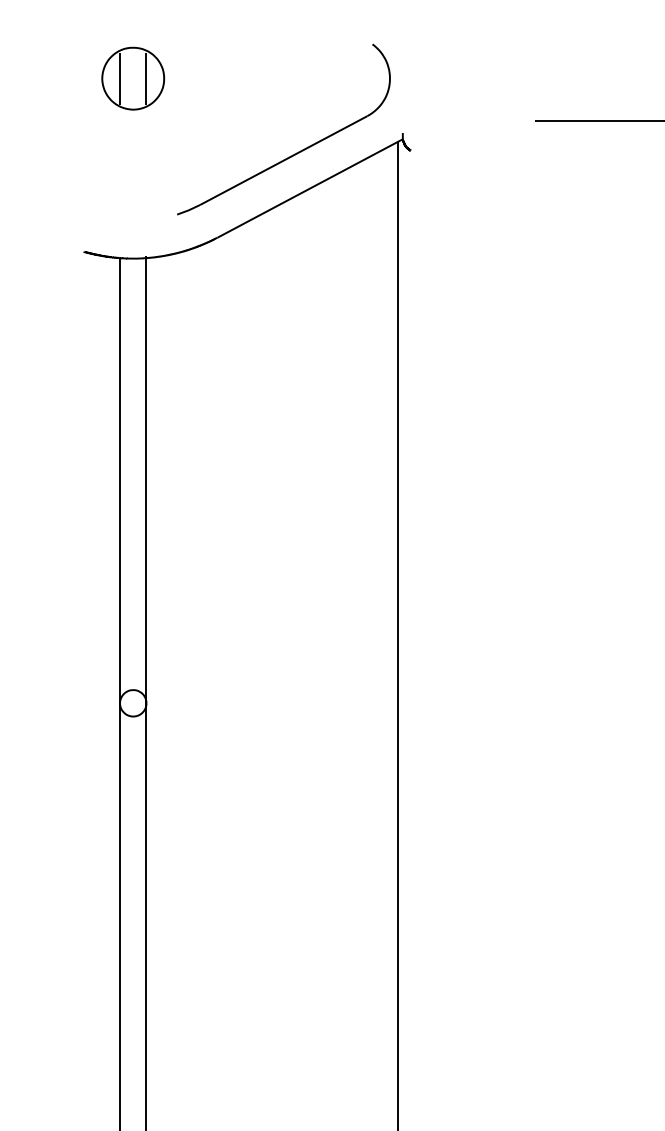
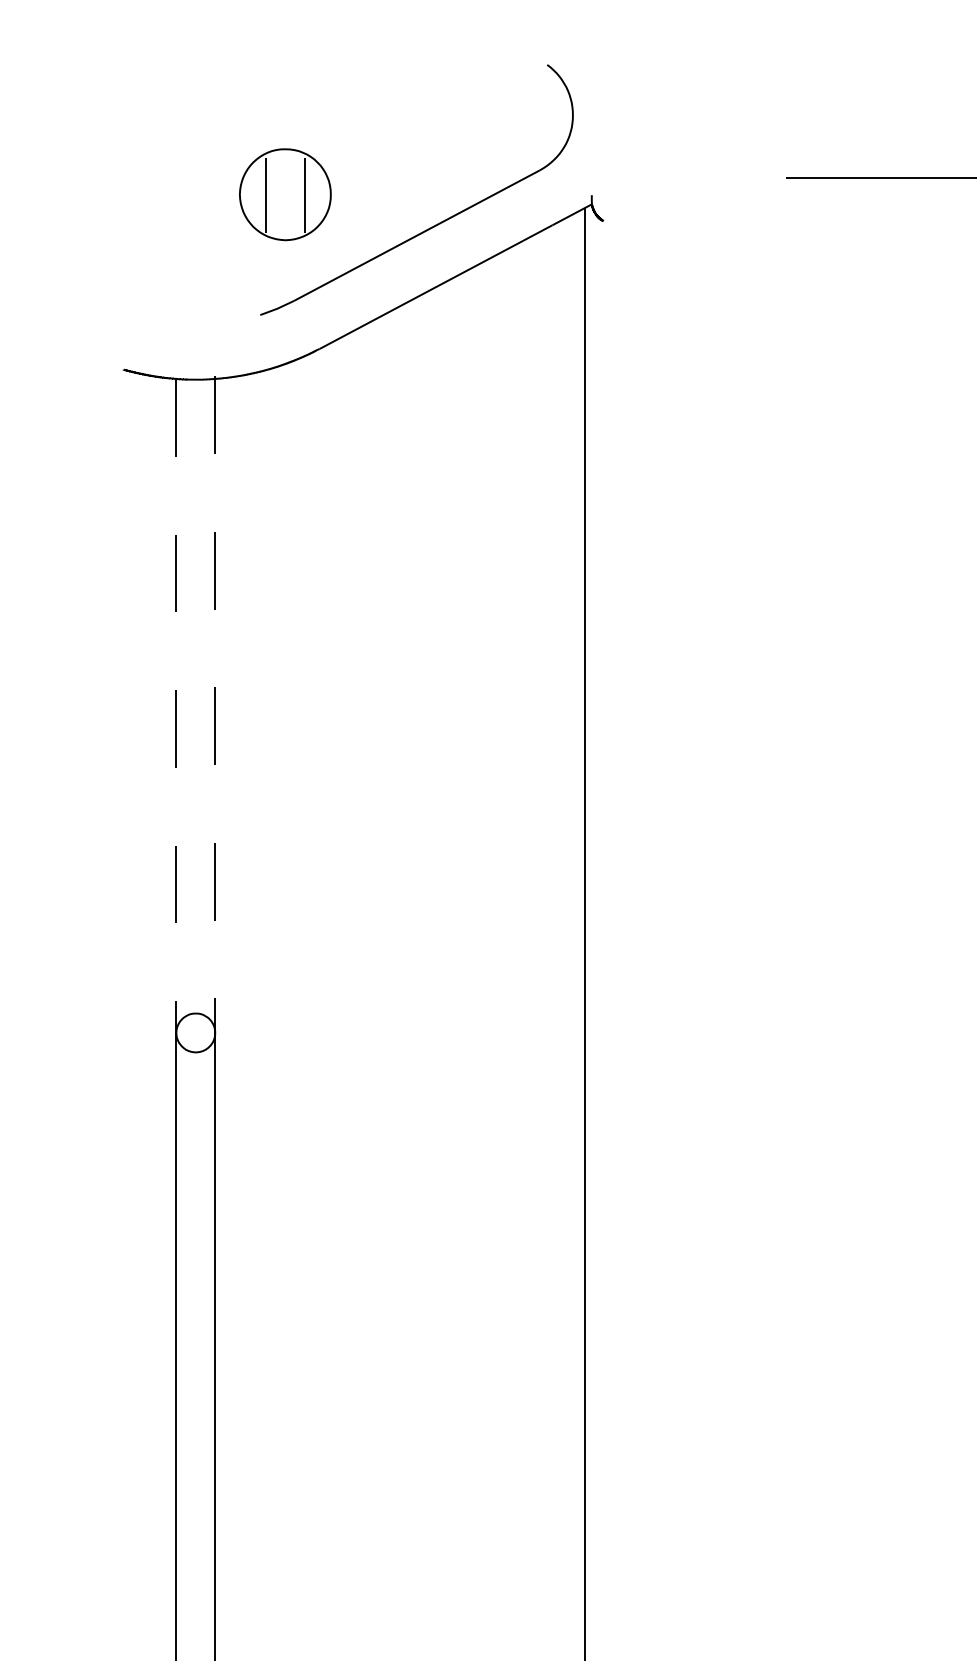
part: (133, 78) -> (285, 194), moved
line: (146, 479) -> (215, 704), solid -> dashed
line: (119, 480) -> (175, 705), solid -> dashed

